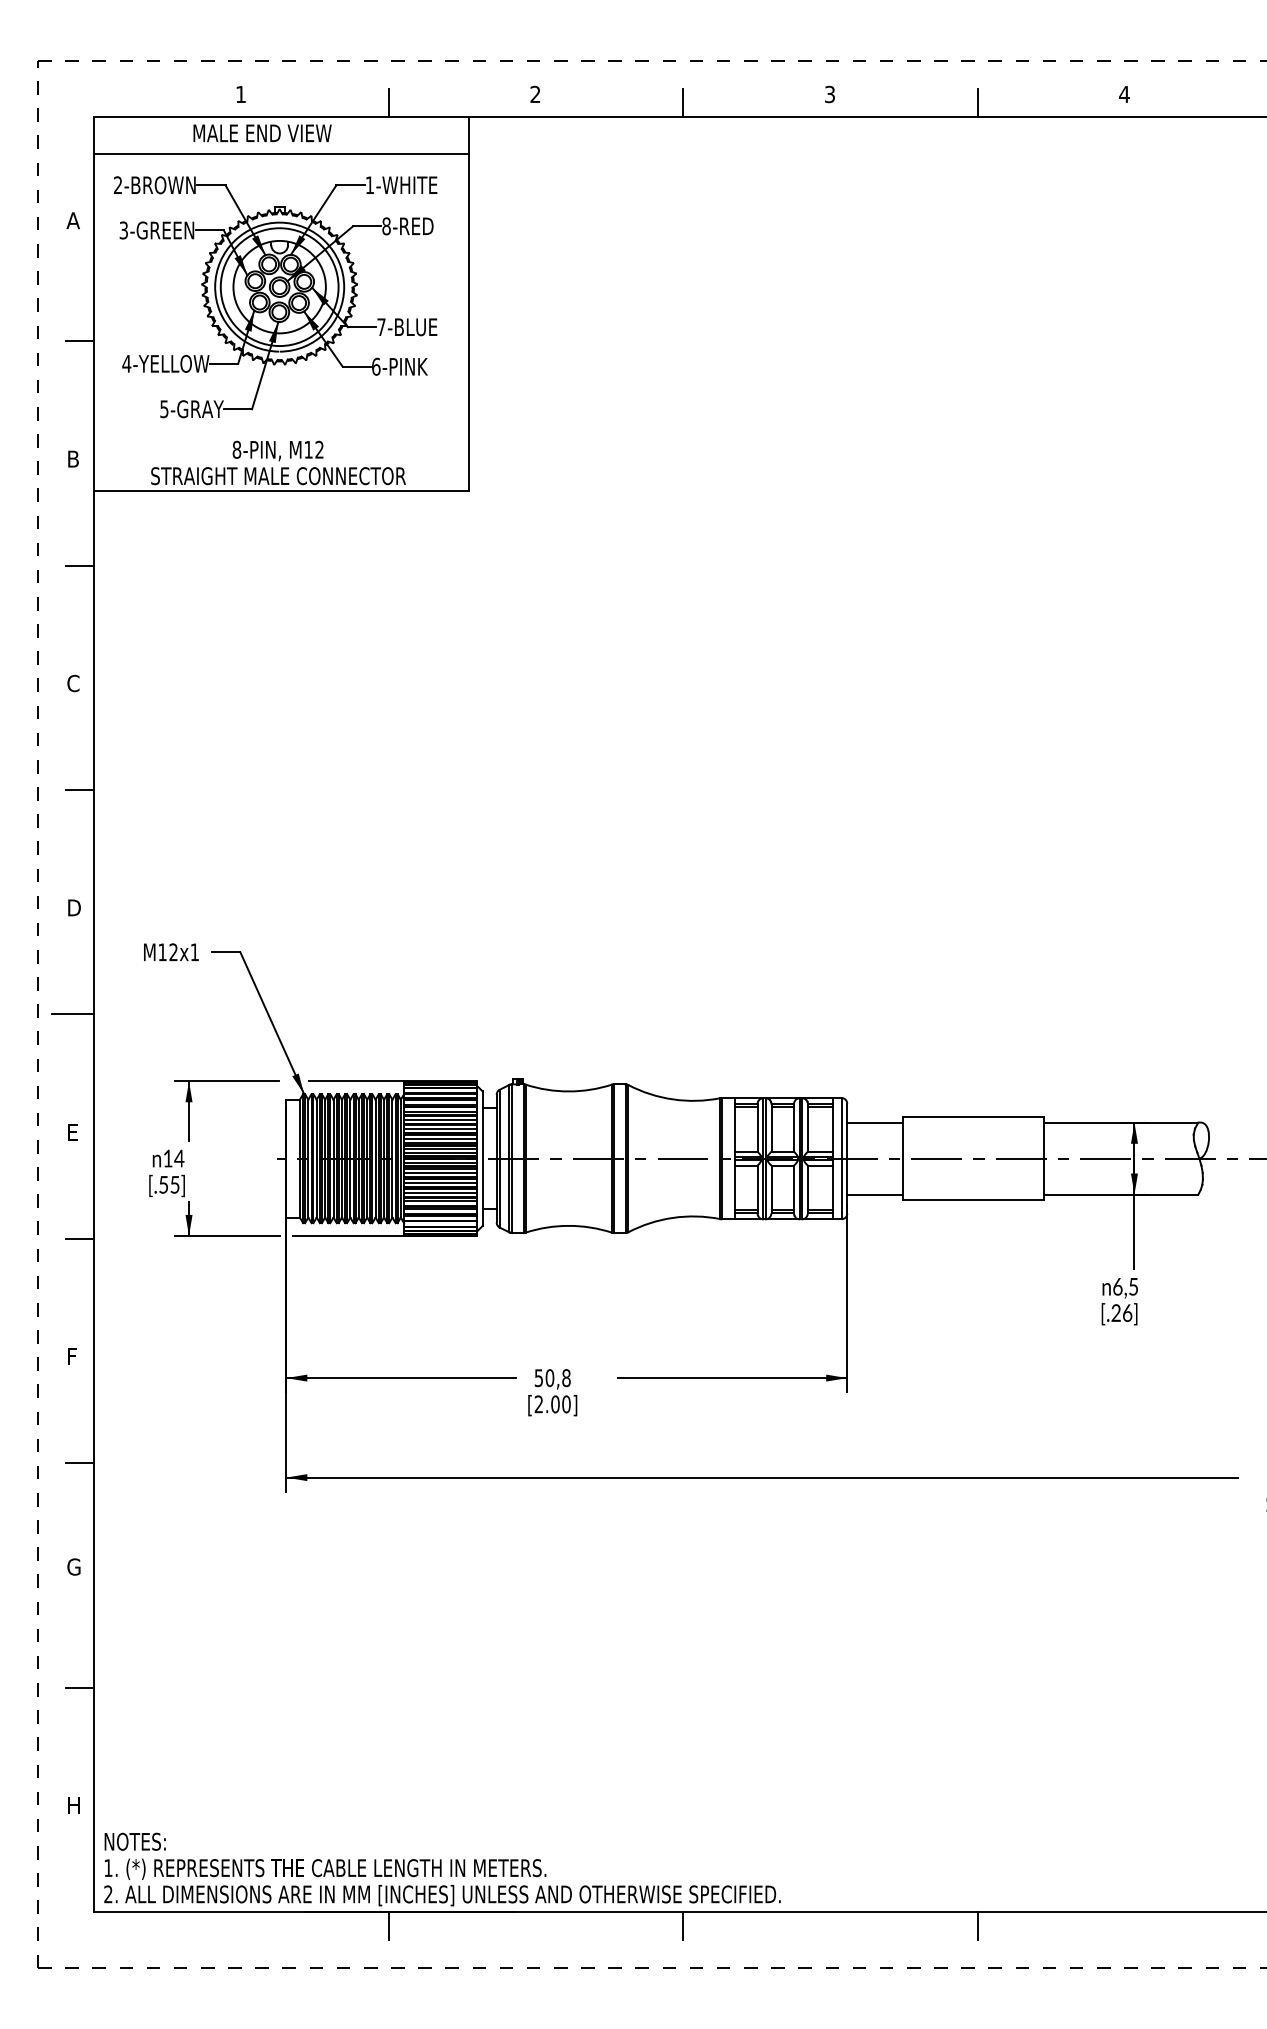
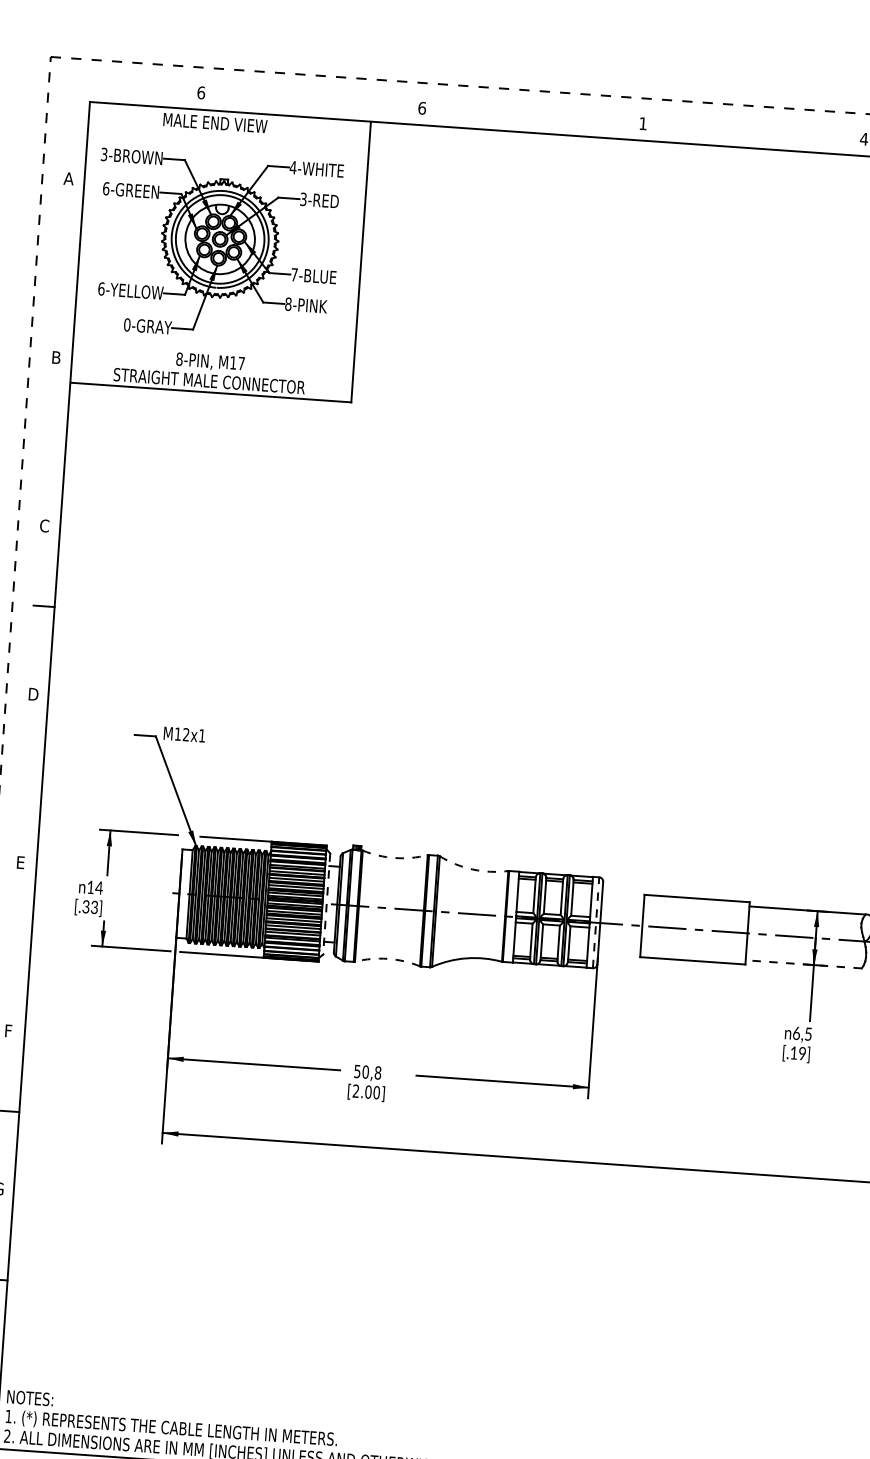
text: (241, 94) -> (201, 92), 1 -> 6
text: (535, 94) -> (422, 108), 2 -> 6
text: (829, 94) -> (642, 123), 3 -> 1
line: (388, 102) -> (311, 106), removed
line: (683, 102) -> (532, 122), removed
line: (977, 102) -> (753, 137), removed
line: (281, 153) -> (228, 139), removed
text: (369, 184) -> (292, 167), 1-WHITE -> 4-WHITE
text: (118, 185) -> (104, 154), 2-BROWN -> 3-BROWN
text: (386, 226) -> (303, 199), 8-RED -> 3-RED
text: (123, 230) -> (105, 188), 3-GREEN -> 6-GREEN
line: (80, 341) -> (67, 269), removed
text: (126, 363) -> (101, 288), 4-YELLOW -> 6-YELLOW
text: (376, 366) -> (288, 304), 6-PINK -> 8-PINK
text: (164, 409) -> (127, 325), 5-GRAY -> 0-GRAY
text: (319, 449) -> (241, 363), M12 -> M17
line: (80, 565) -> (56, 437), removed
text: (171, 951) -> (184, 734), moved
line: (73, 1014) -> (27, 774), removed
arc: (568, 1091) -> (394, 858), solid -> dashed
arc: (673, 1099) -> (473, 869), solid -> dashed
line: (875, 1122) -> (623, 897), removed
line: (841, 1158) -> (595, 922), solid -> dashed
line: (482, 1159) -> (326, 904), solid -> dashed
text: (169, 1184) -> (90, 906), [.55] -> [.33]
line: (875, 1194) -> (619, 951), removed
line: (1120, 1194) -> (803, 964), solid -> dashed
arc: (568, 1225) -> (387, 958), solid -> dashed
line: (80, 1238) -> (20, 942), removed
text: (1121, 1312) -> (797, 1052), [.26] -> [.19]

